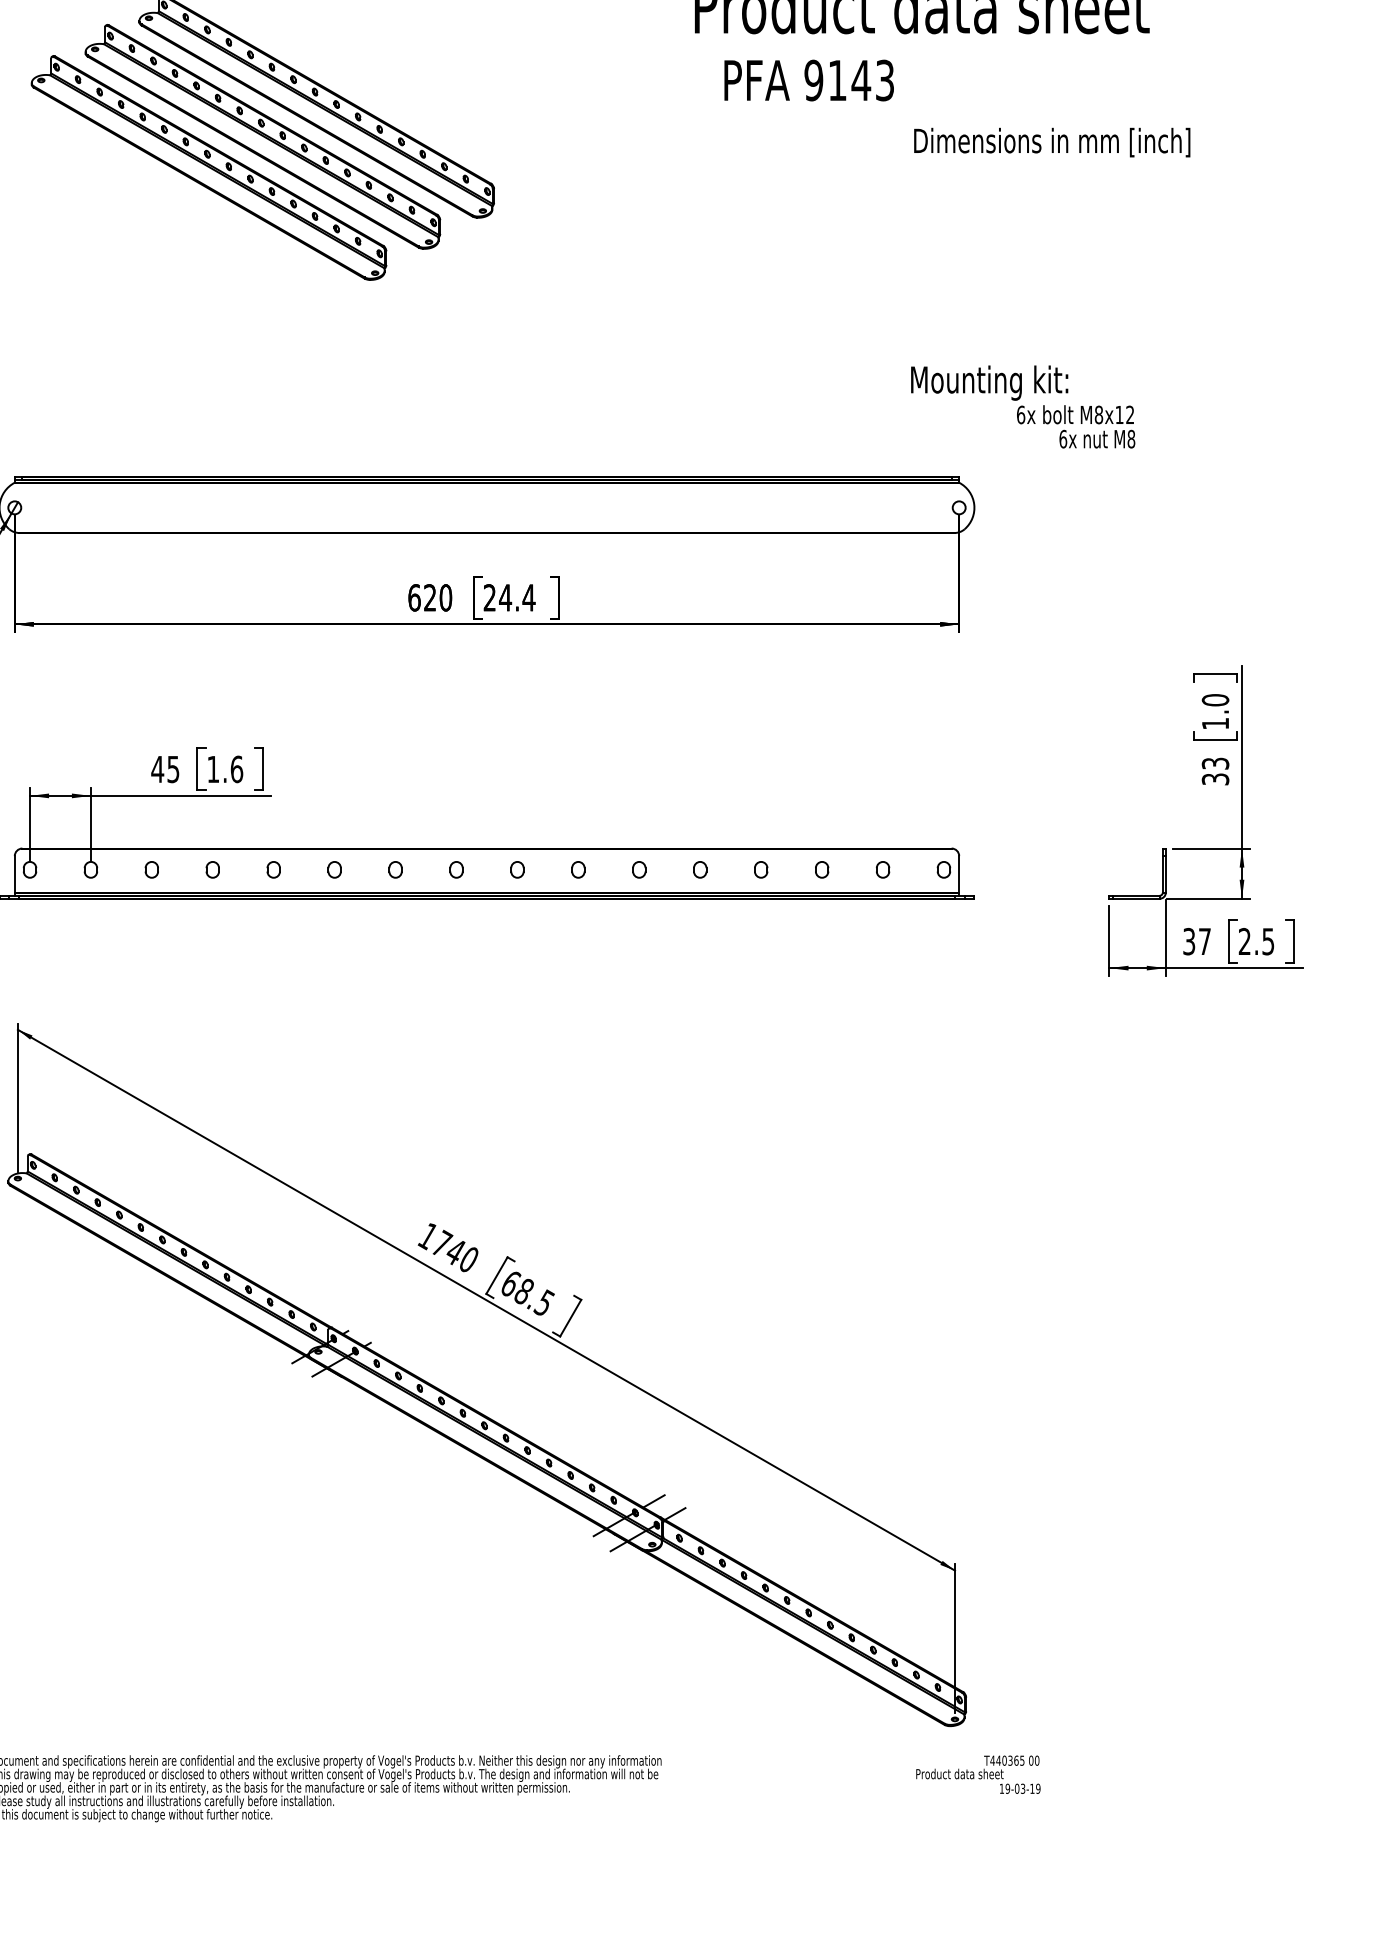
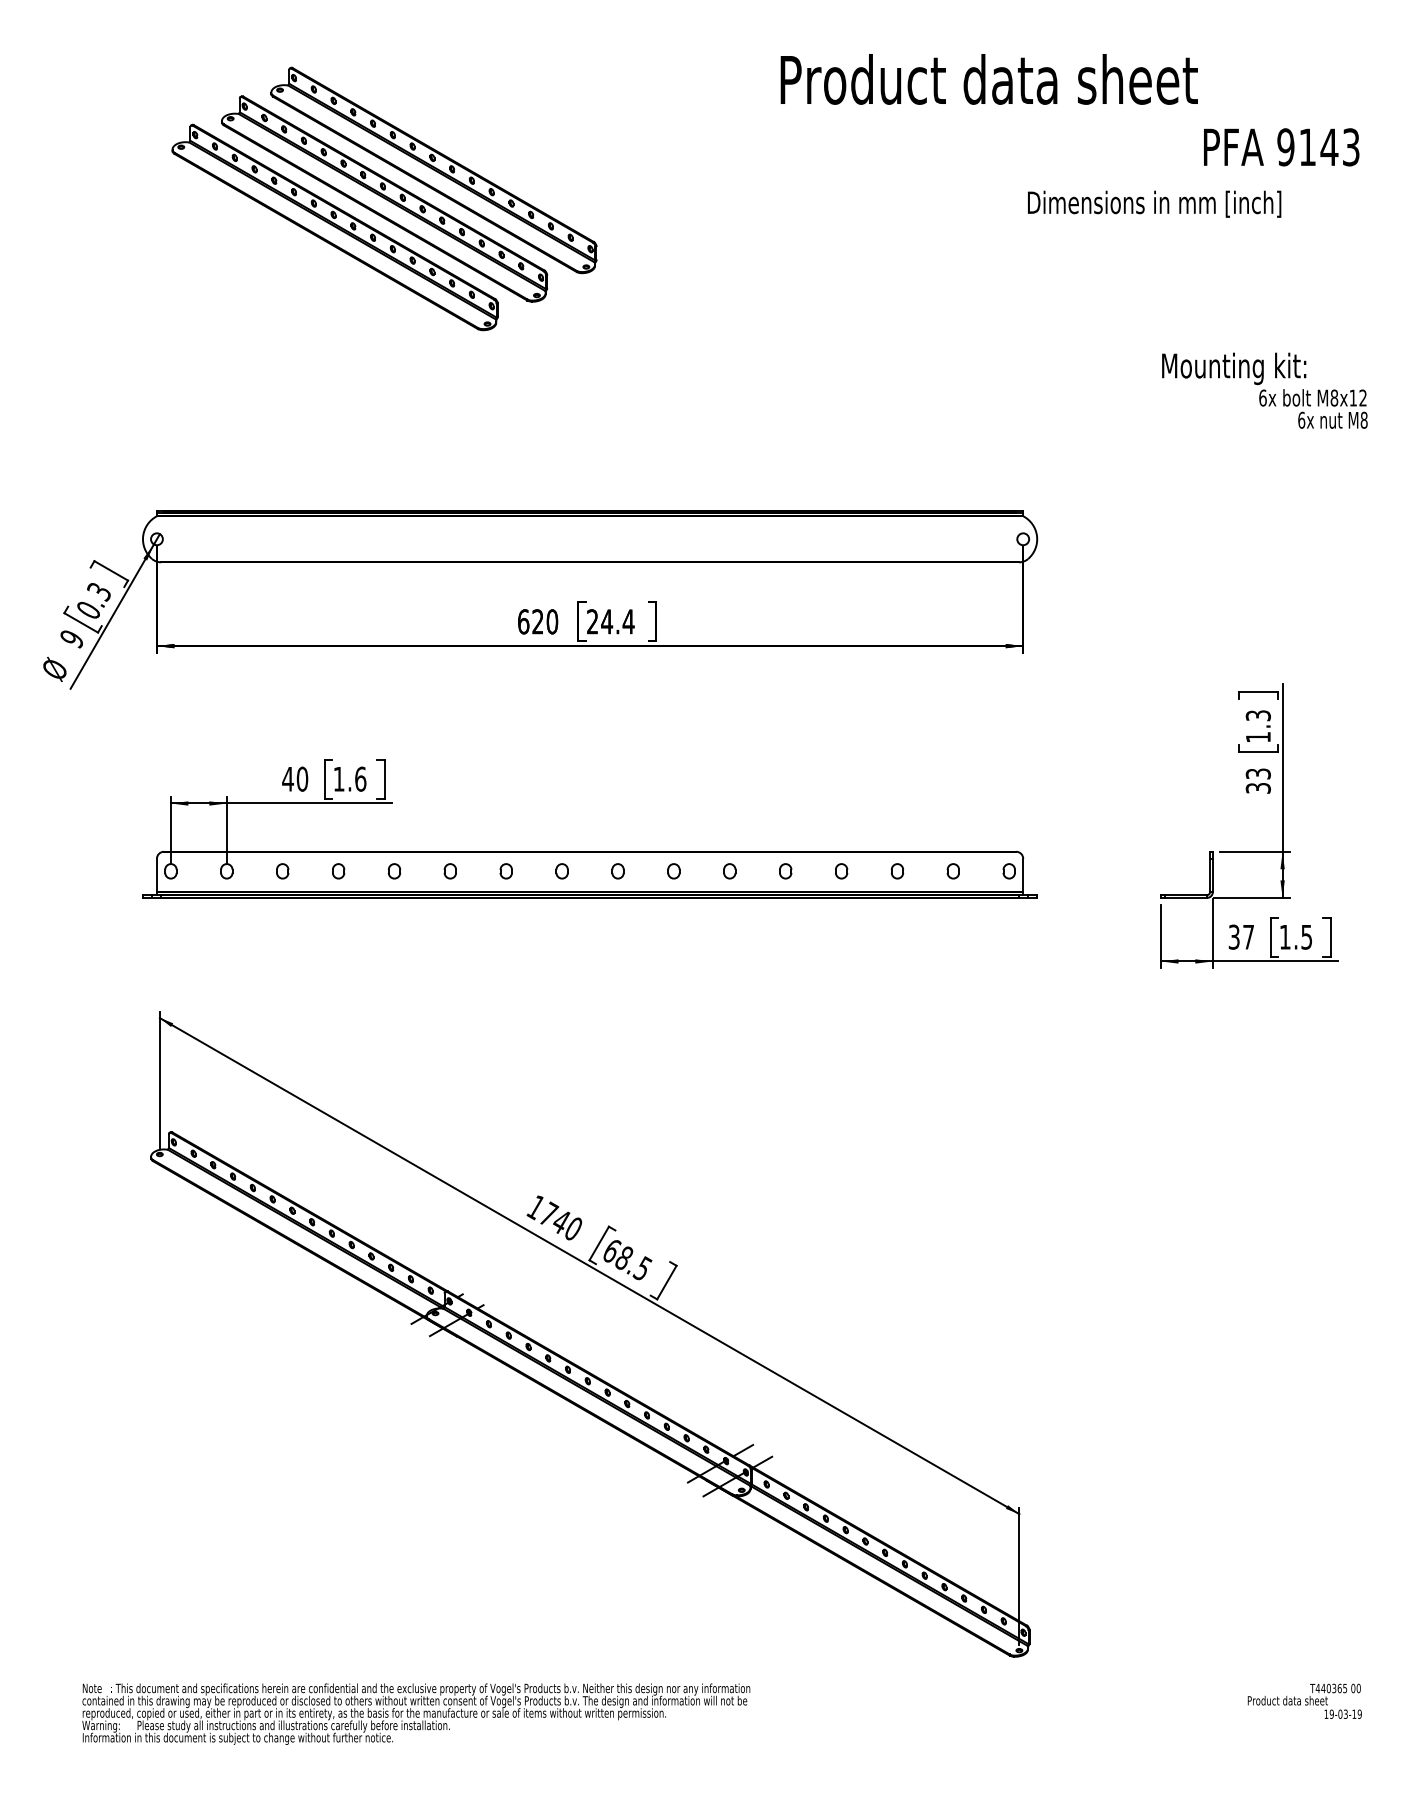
text: (809, 80) -> (1281, 147), moved
text: (1052, 141) -> (1154, 203), moved
text: (1022, 406) -> (1264, 390), moved
text: (1214, 699) -> (1257, 715), 1.0 -> 1.3
text: (173, 768) -> (302, 778), 45 -> 40
text: (1244, 940) -> (1284, 936), 2.5 -> 1.5
text: (978, 1773) -> (1304, 1700), moved

